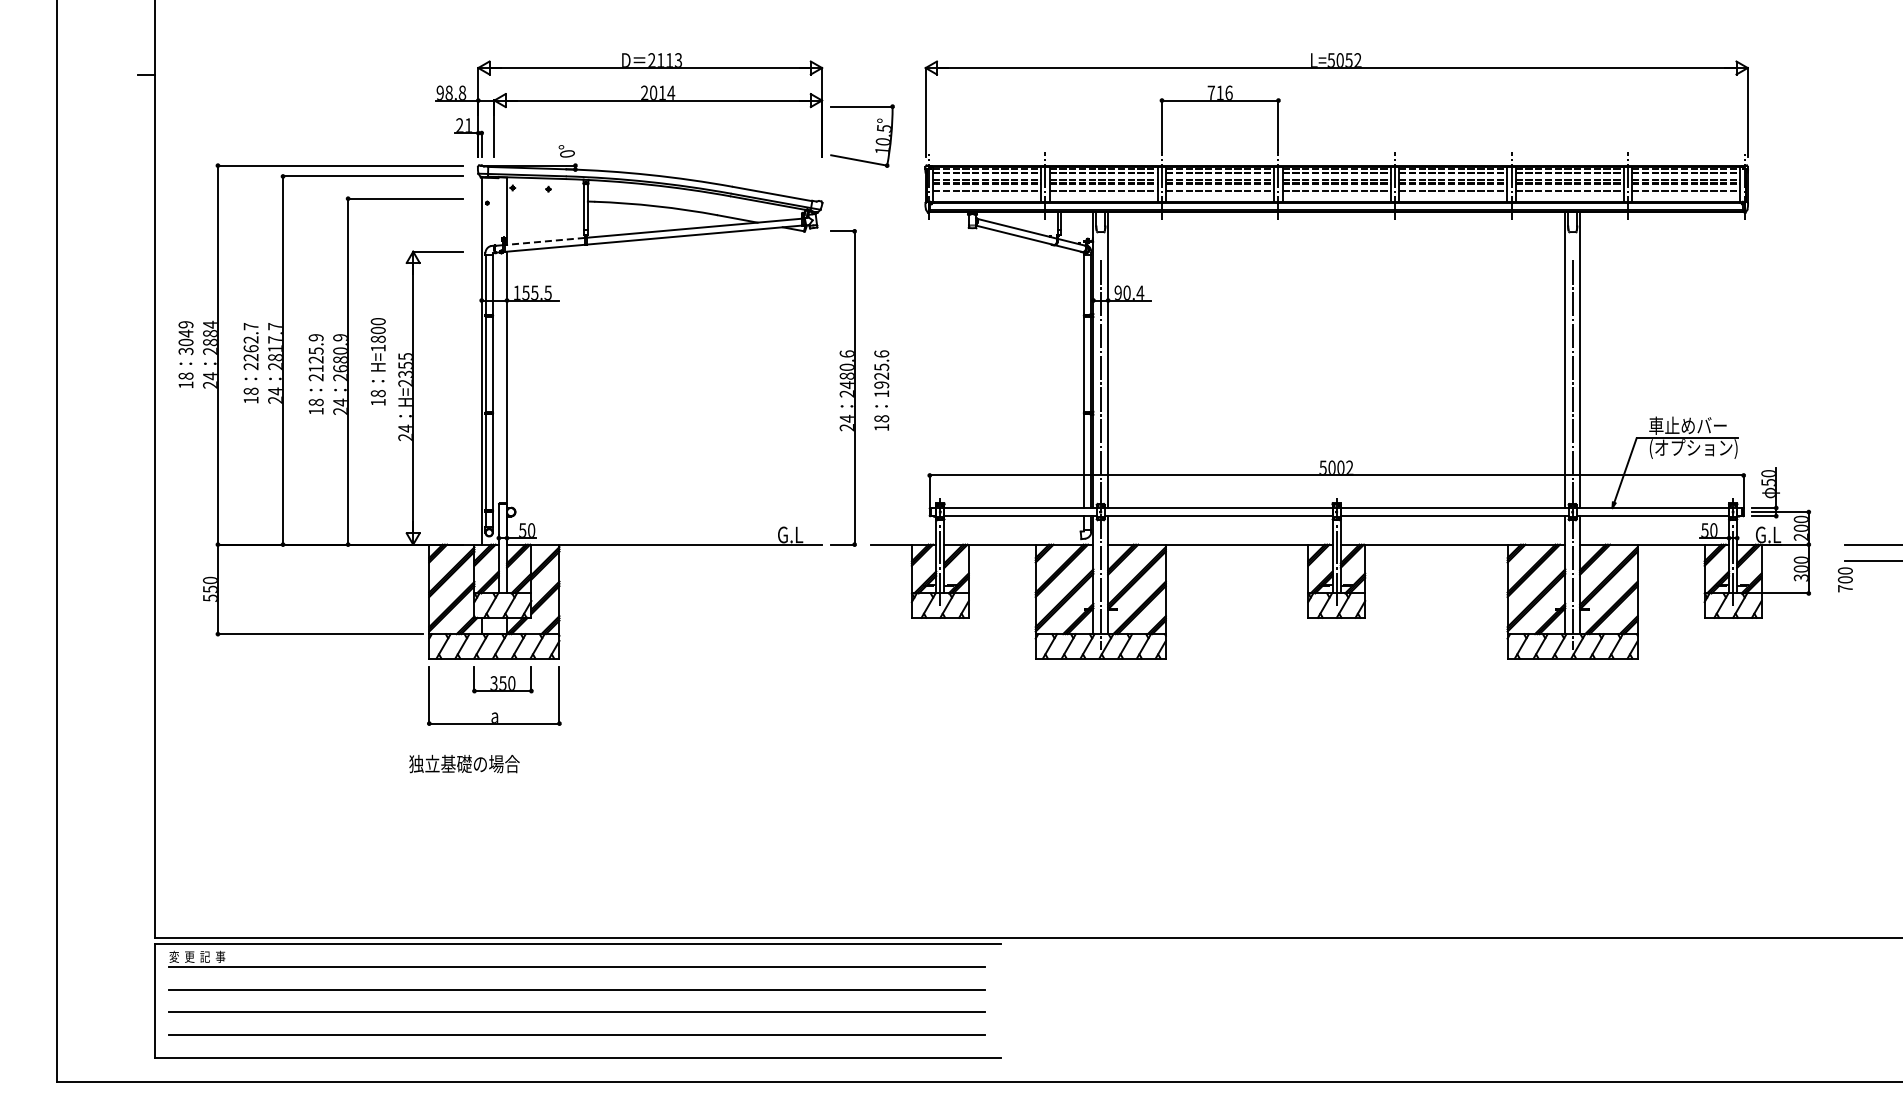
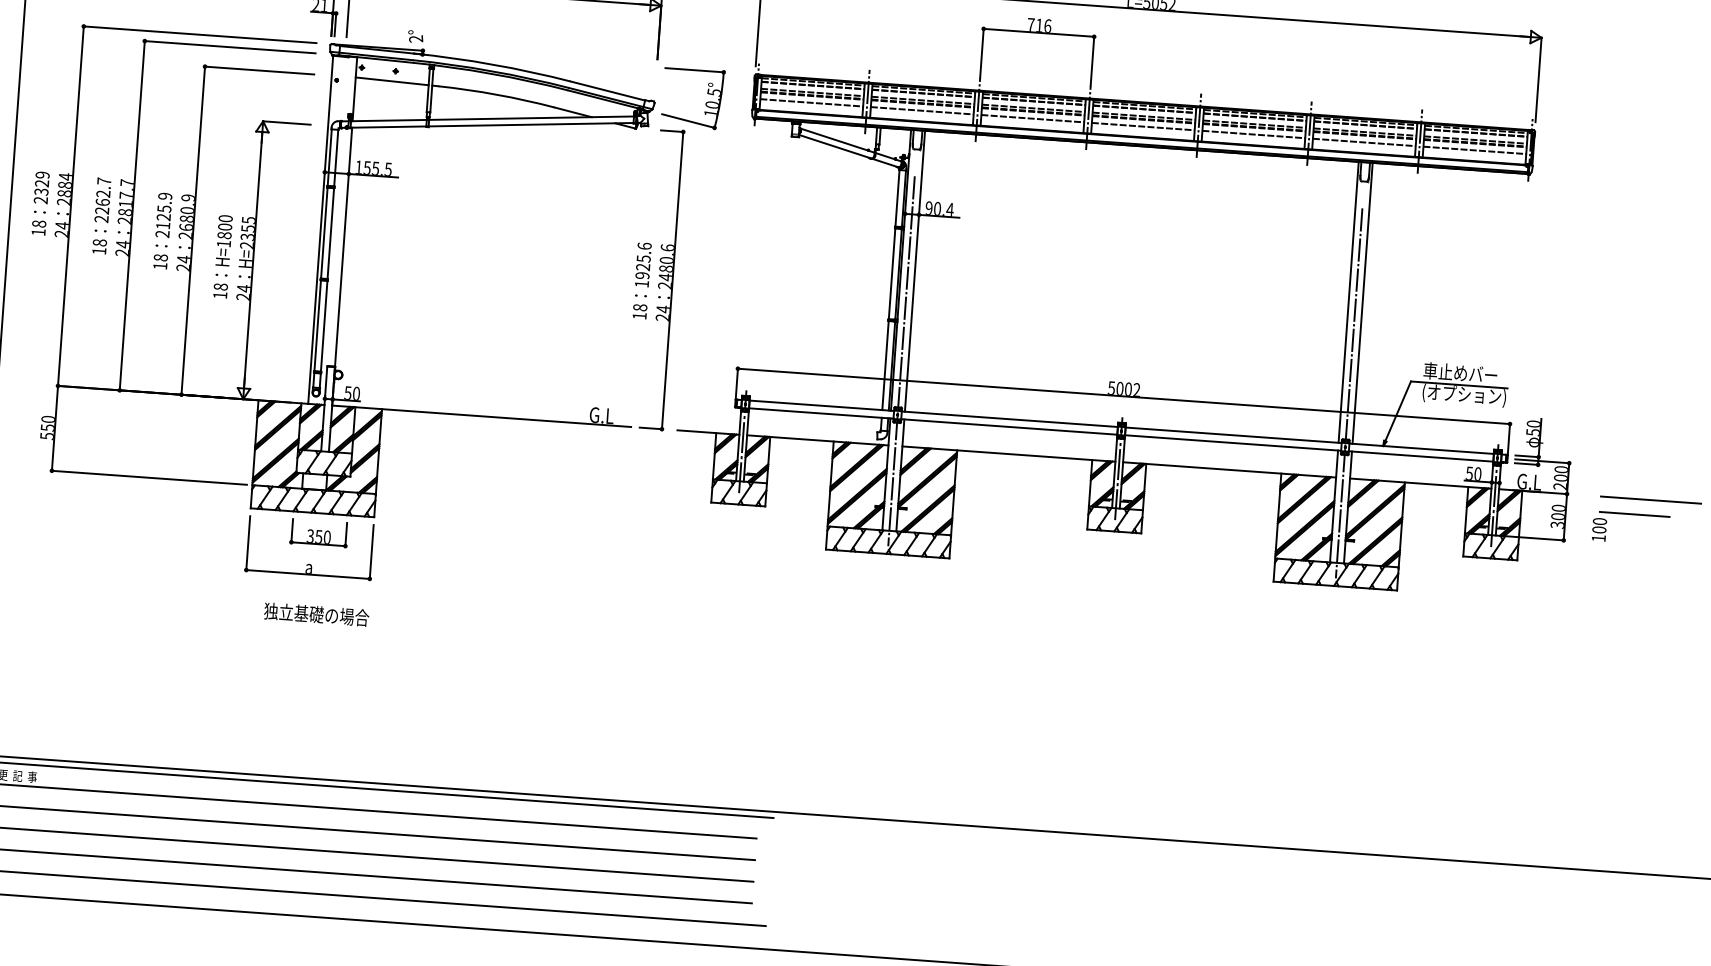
part: (875, 141) -> (705, 104), moved
text: (567, 153) -> (416, 38), 0° -> 2°
line: (545, 199) -> (392, 80), added
line: (545, 241) -> (389, 120), dashed -> solid
text: (185, 342) -> (40, 191), 3049 -> 2329
text: (377, 361) -> (222, 256), moved
text: (881, 390) -> (641, 280), moved
text: (1845, 588) -> (1598, 538), 700 -> 100
text: (464, 763) -> (316, 614), moved

